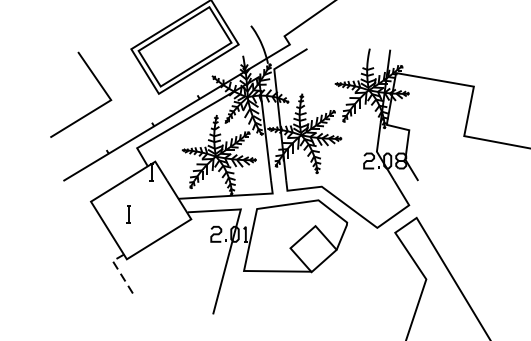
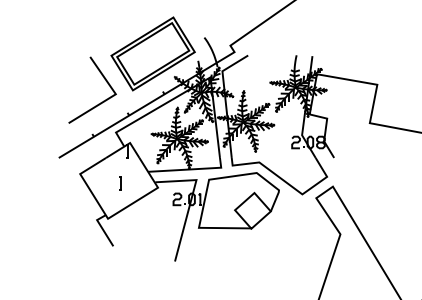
line: (88, 112) -> (98, 103), moved
line: (128, 213) -> (120, 183), moved
line: (118, 270) -> (101, 227), dashed -> solid

